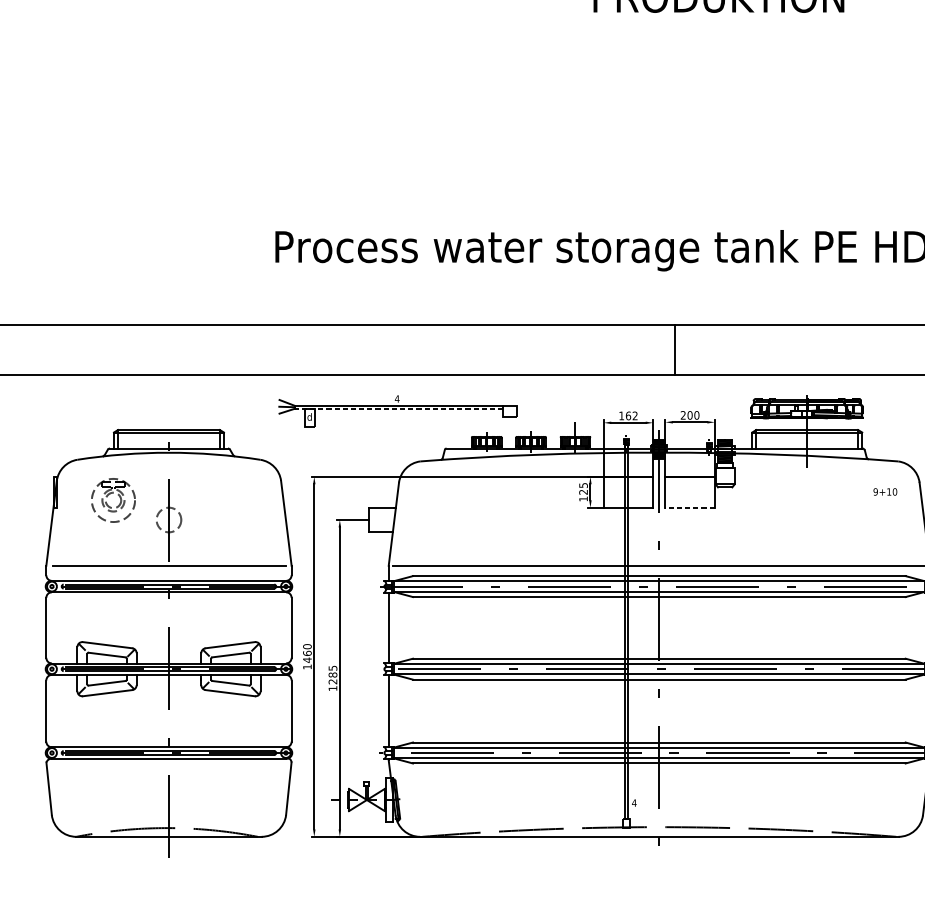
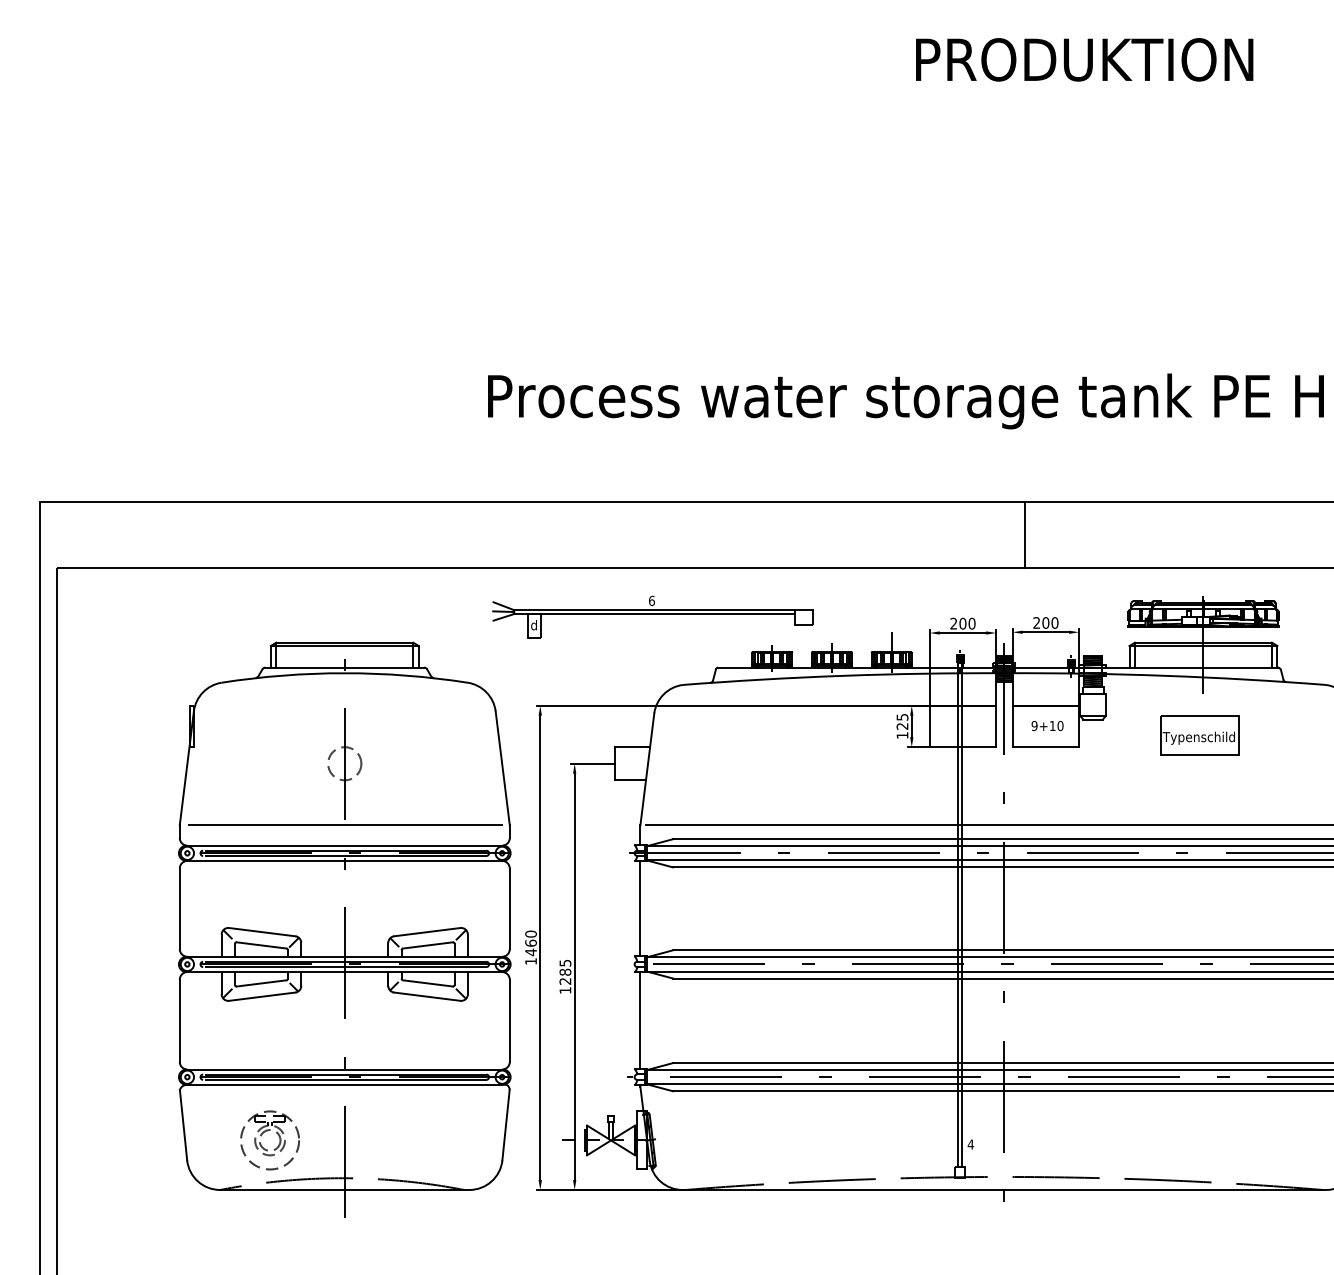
text: (396, 398) -> (651, 600), 4 -> 6
line: (398, 409) -> (653, 614), dashed -> solid
text: (628, 415) -> (962, 623), 162 -> 200
text: (885, 492) -> (1047, 726), moved
part: (804, 499) -> (1199, 735), added
part: (107, 502) -> (261, 1143), moved
line: (689, 507) -> (1045, 747), dashed -> solid

